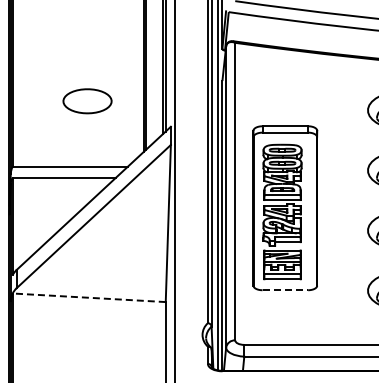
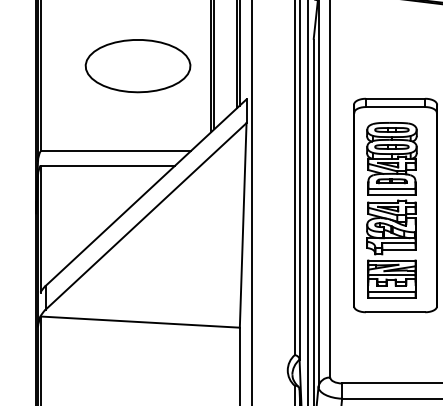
part: (87, 101) -> (137, 66), size x1.67
line: (285, 290) -> (395, 312), dashed -> solid
line: (89, 297) -> (140, 321), dashed -> solid

